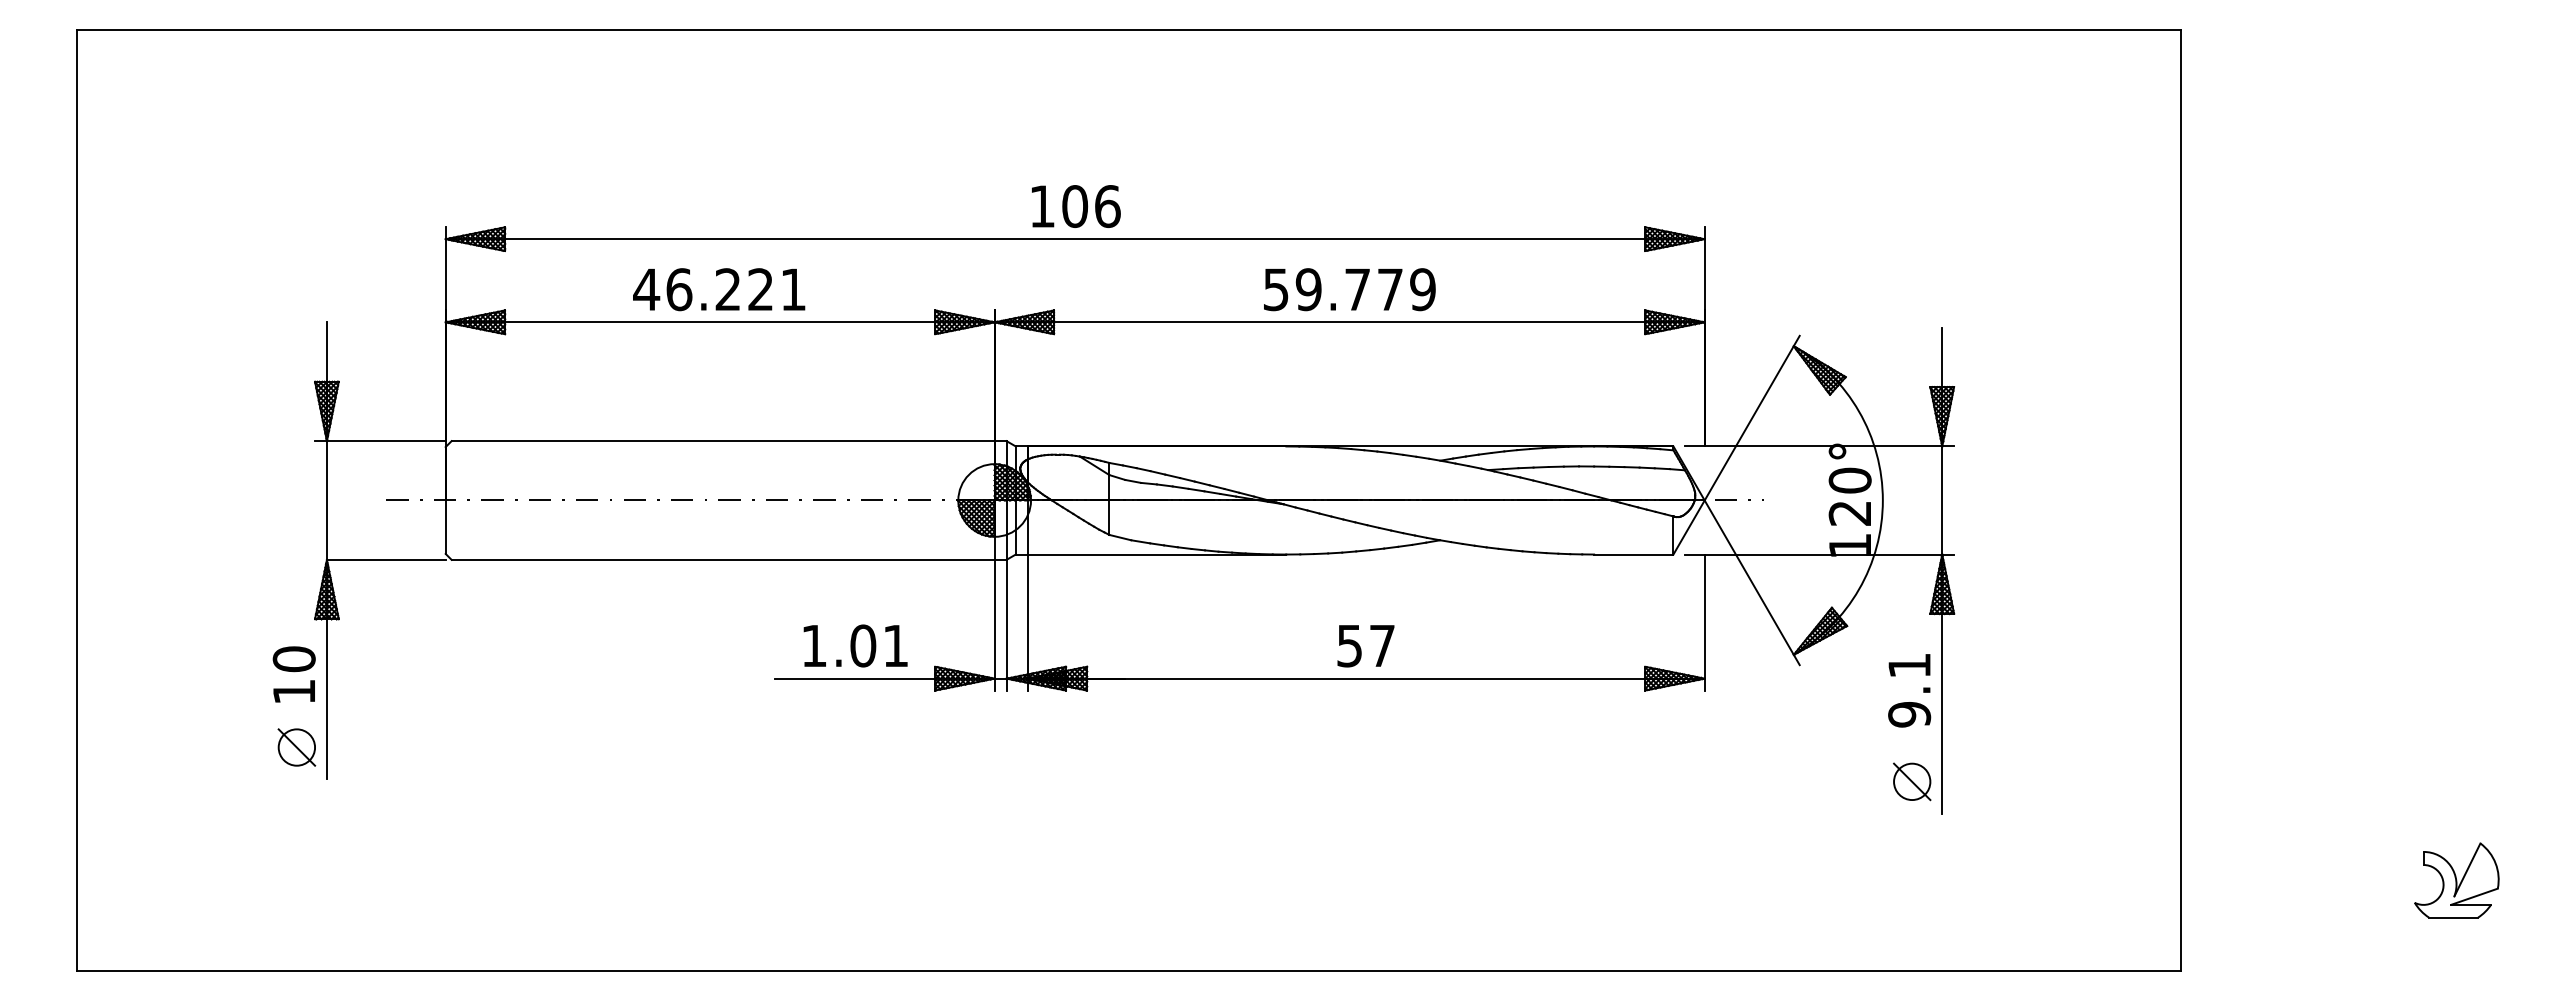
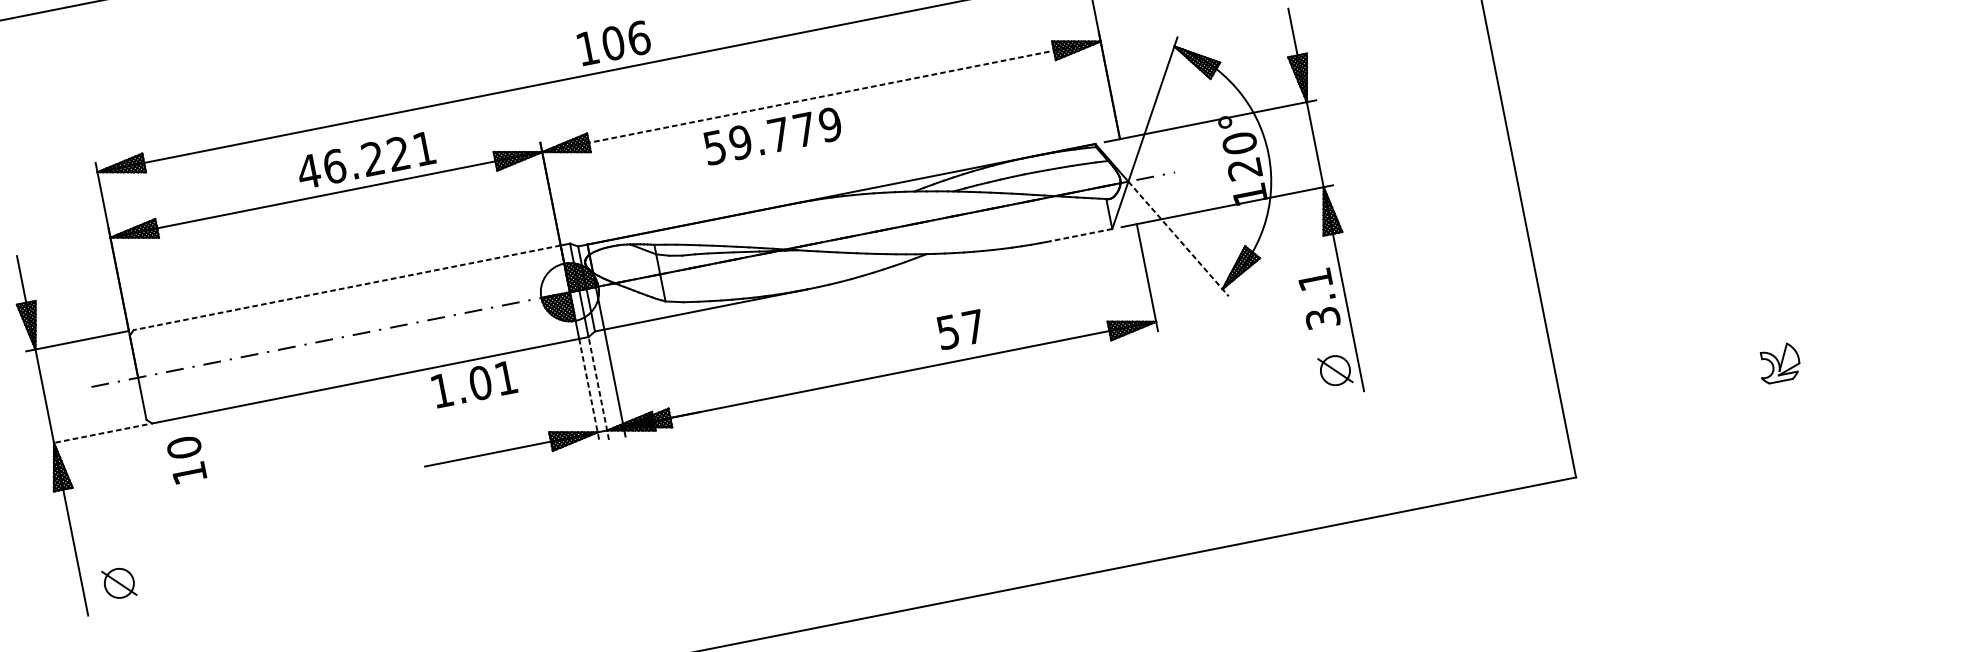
text: (1076, 206) -> (614, 43), moved
text: (719, 289) -> (366, 160), moved
text: (1349, 289) -> (772, 136), moved
line: (1350, 322) -> (822, 96), solid -> dashed
line: (723, 441) -> (347, 288), solid -> dashed
line: (1633, 554) -> (1080, 235), solid -> dashed
line: (385, 559) -> (100, 433), solid -> dashed
line: (1752, 583) -> (1178, 239), solid -> dashed
line: (1006, 624) -> (598, 387), solid -> dashed
line: (994, 625) -> (589, 390), solid -> dashed
text: (855, 645) -> (474, 383), moved
text: (1365, 646) -> (960, 330), moved
text: (293, 674) -> (186, 459), moved
text: (1909, 714) -> (1322, 318), 9.1 -> 3.1
part: (296, 747) -> (119, 583), moved
part: (2456, 880) -> (1778, 363), size x0.6

